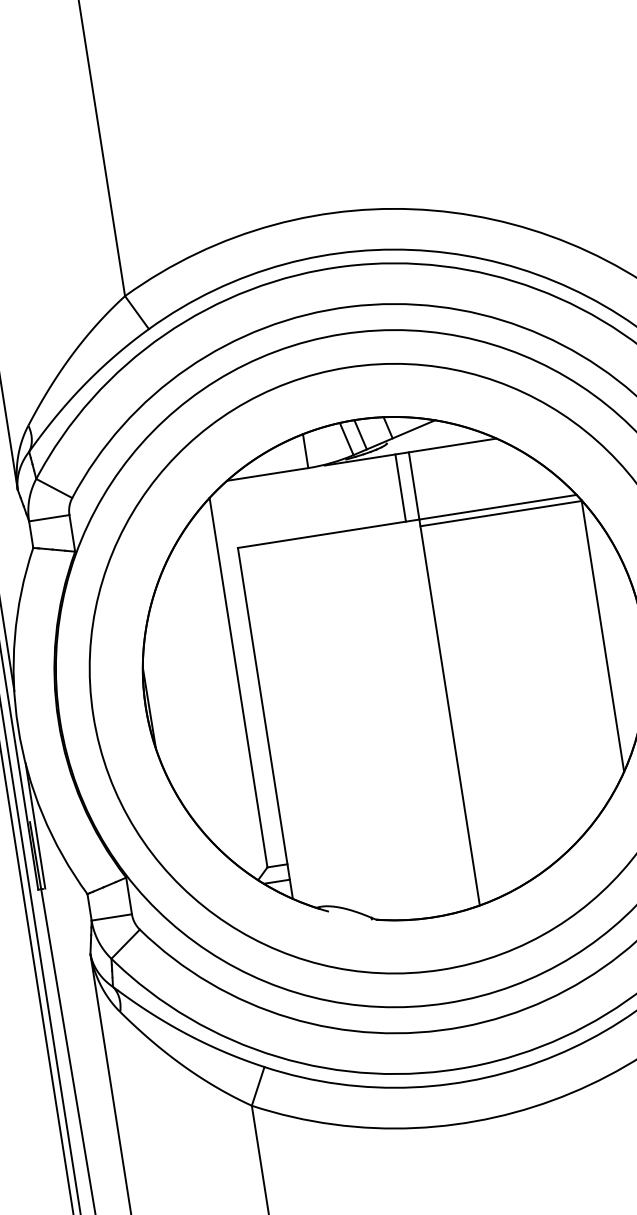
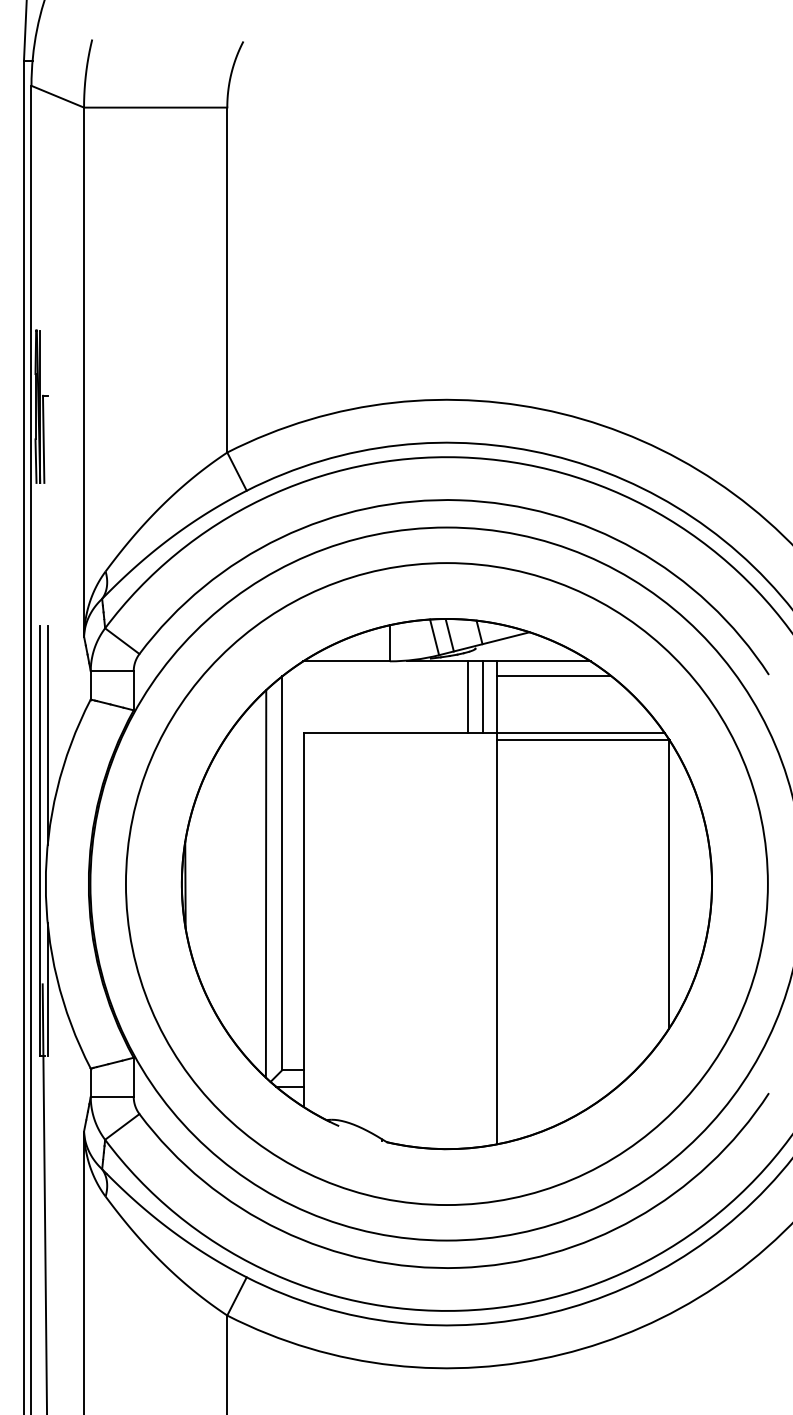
line: (463, 457) -> (553, 675), added
line: (387, 489) -> (468, 696), added
line: (224, 694) -> (265, 883), added

